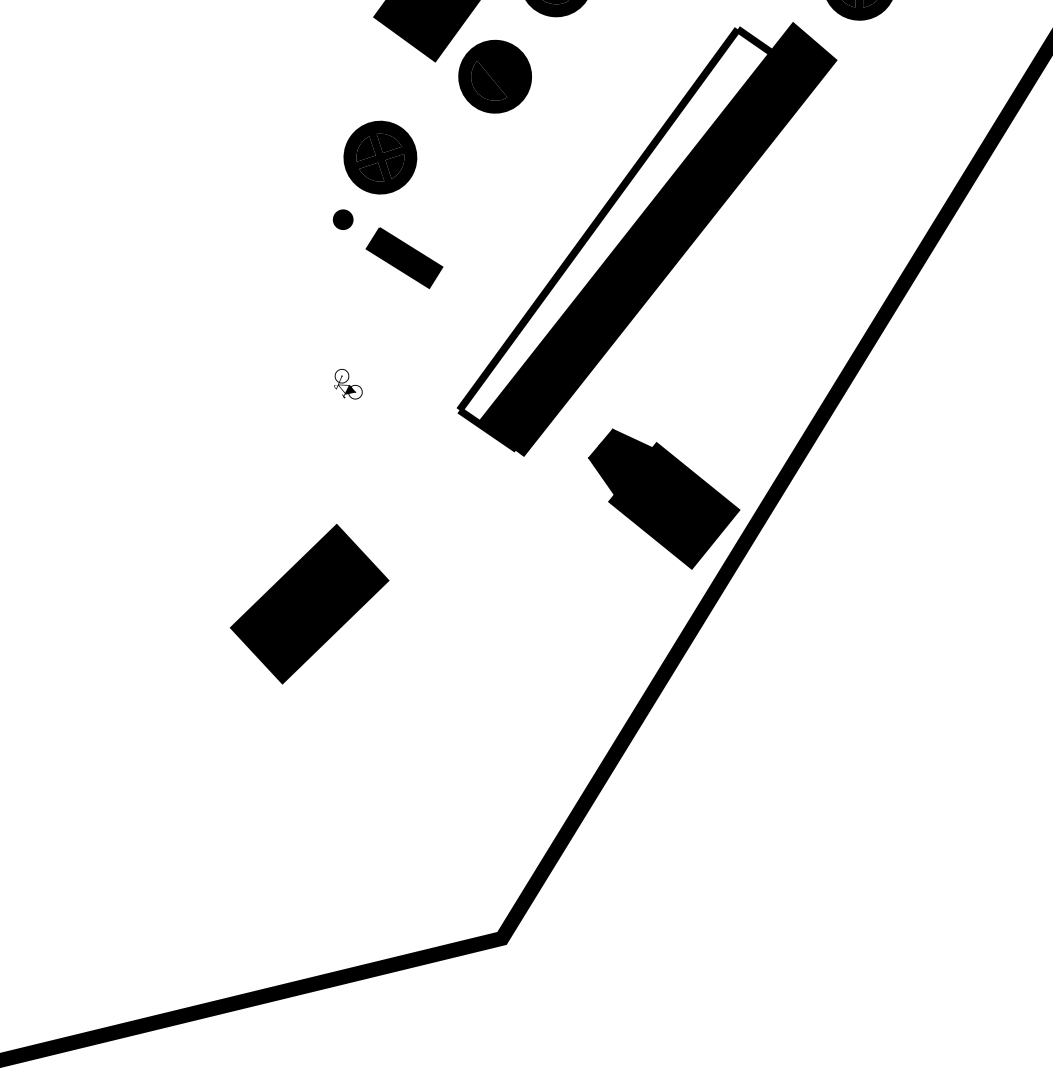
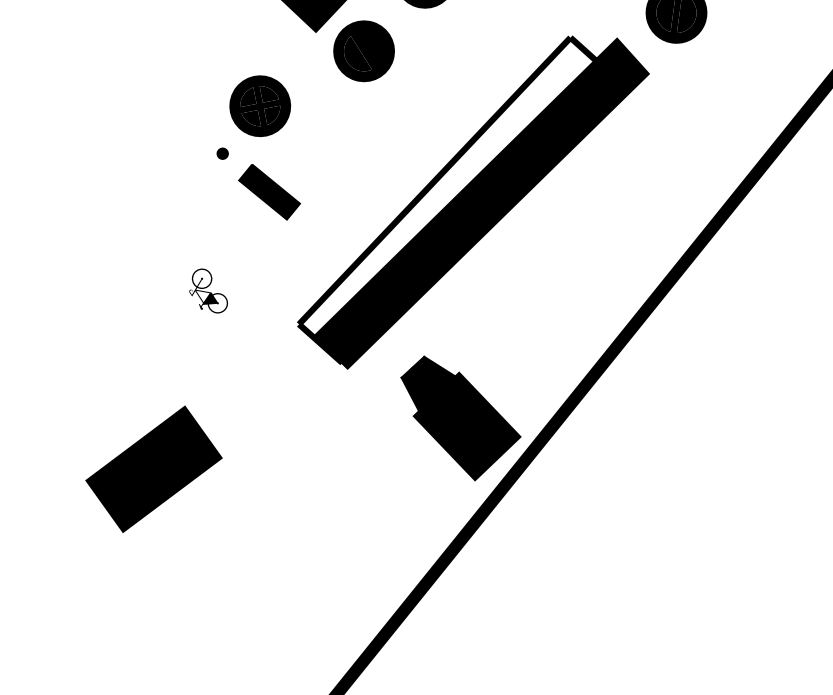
part: (342, 219) -> (222, 153), size x0.71
part: (348, 383) -> (209, 290), size x1.67

